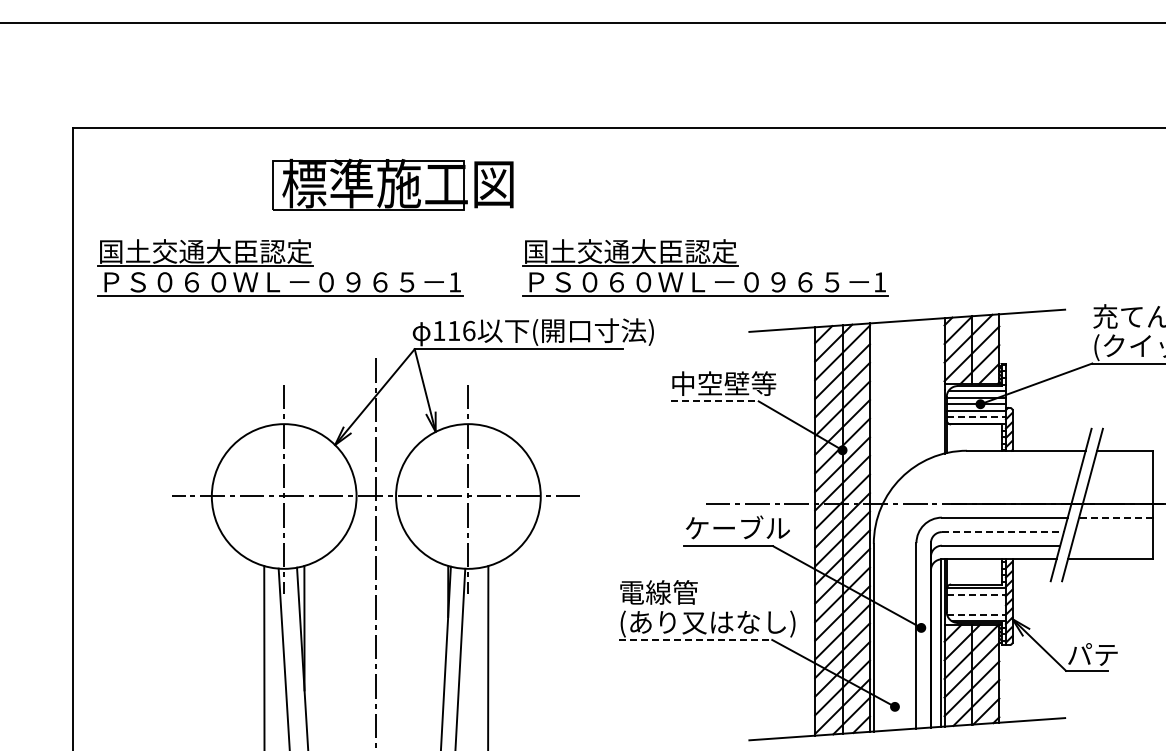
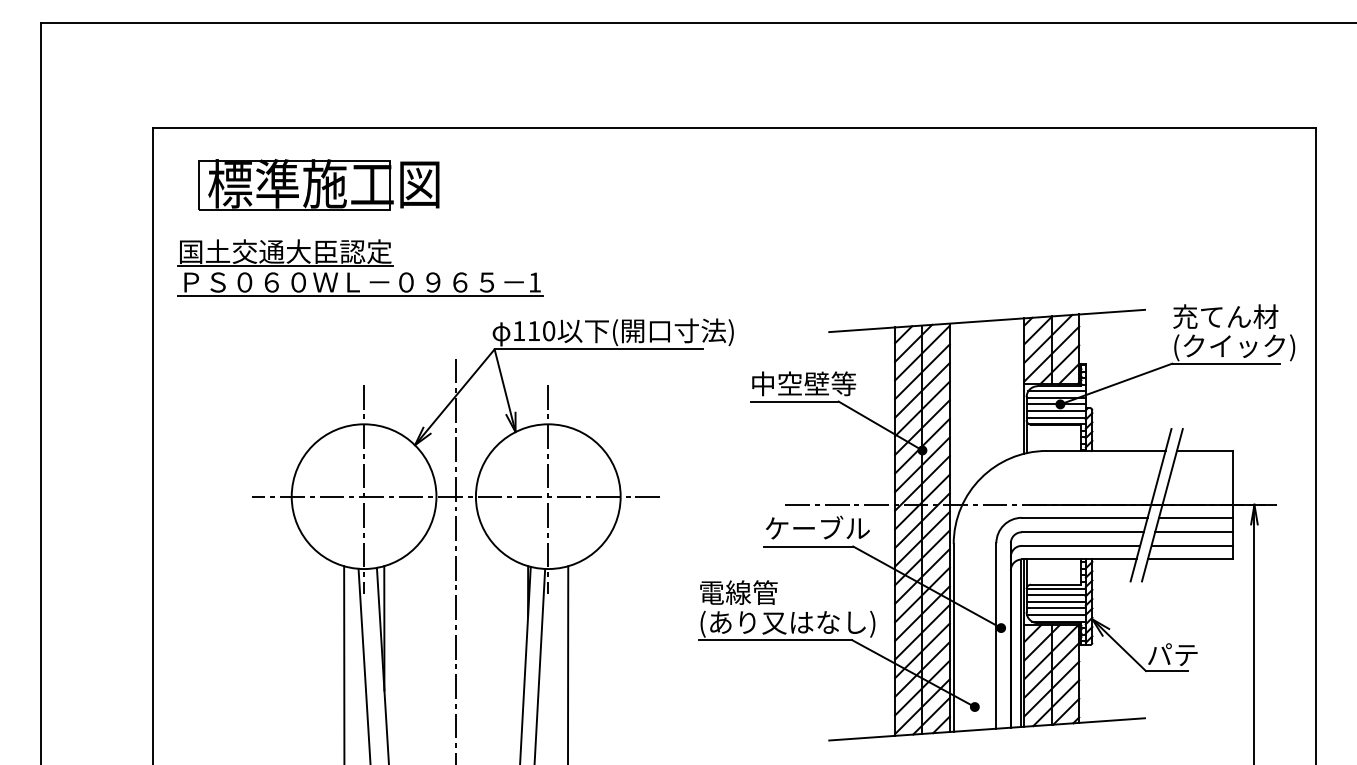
part: (392, 184) -> (318, 184), moved
part: (705, 267) -> (785, 267), removed
text: (469, 331) -> (549, 331), 116 -> 110
line: (714, 401) -> (794, 401), dashed -> solid
line: (976, 417) -> (1056, 417), dashed -> solid
line: (1115, 517) -> (1195, 517), dashed -> solid
line: (1003, 532) -> (1083, 532), dashed -> solid
line: (1113, 532) -> (1193, 532), added
line: (1111, 545) -> (1191, 545), added
line: (976, 595) -> (1056, 595), dashed -> solid
line: (975, 601) -> (1055, 601), added
line: (975, 608) -> (1055, 608), added
line: (976, 614) -> (1056, 614), dashed -> solid
line: (695, 640) -> (775, 640), dashed -> solid

